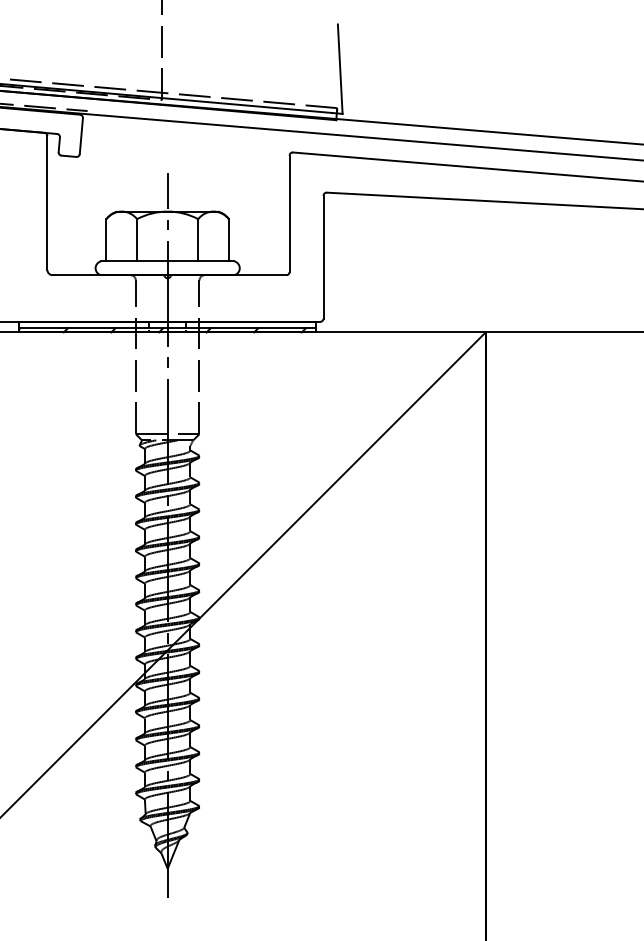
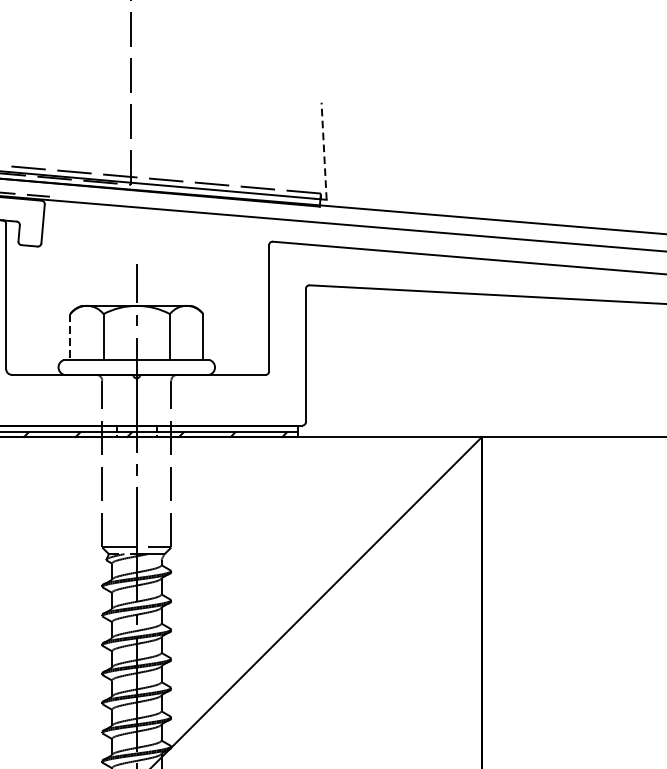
line: (340, 69) -> (324, 151), solid -> dashed
line: (106, 240) -> (70, 337), solid -> dashed

